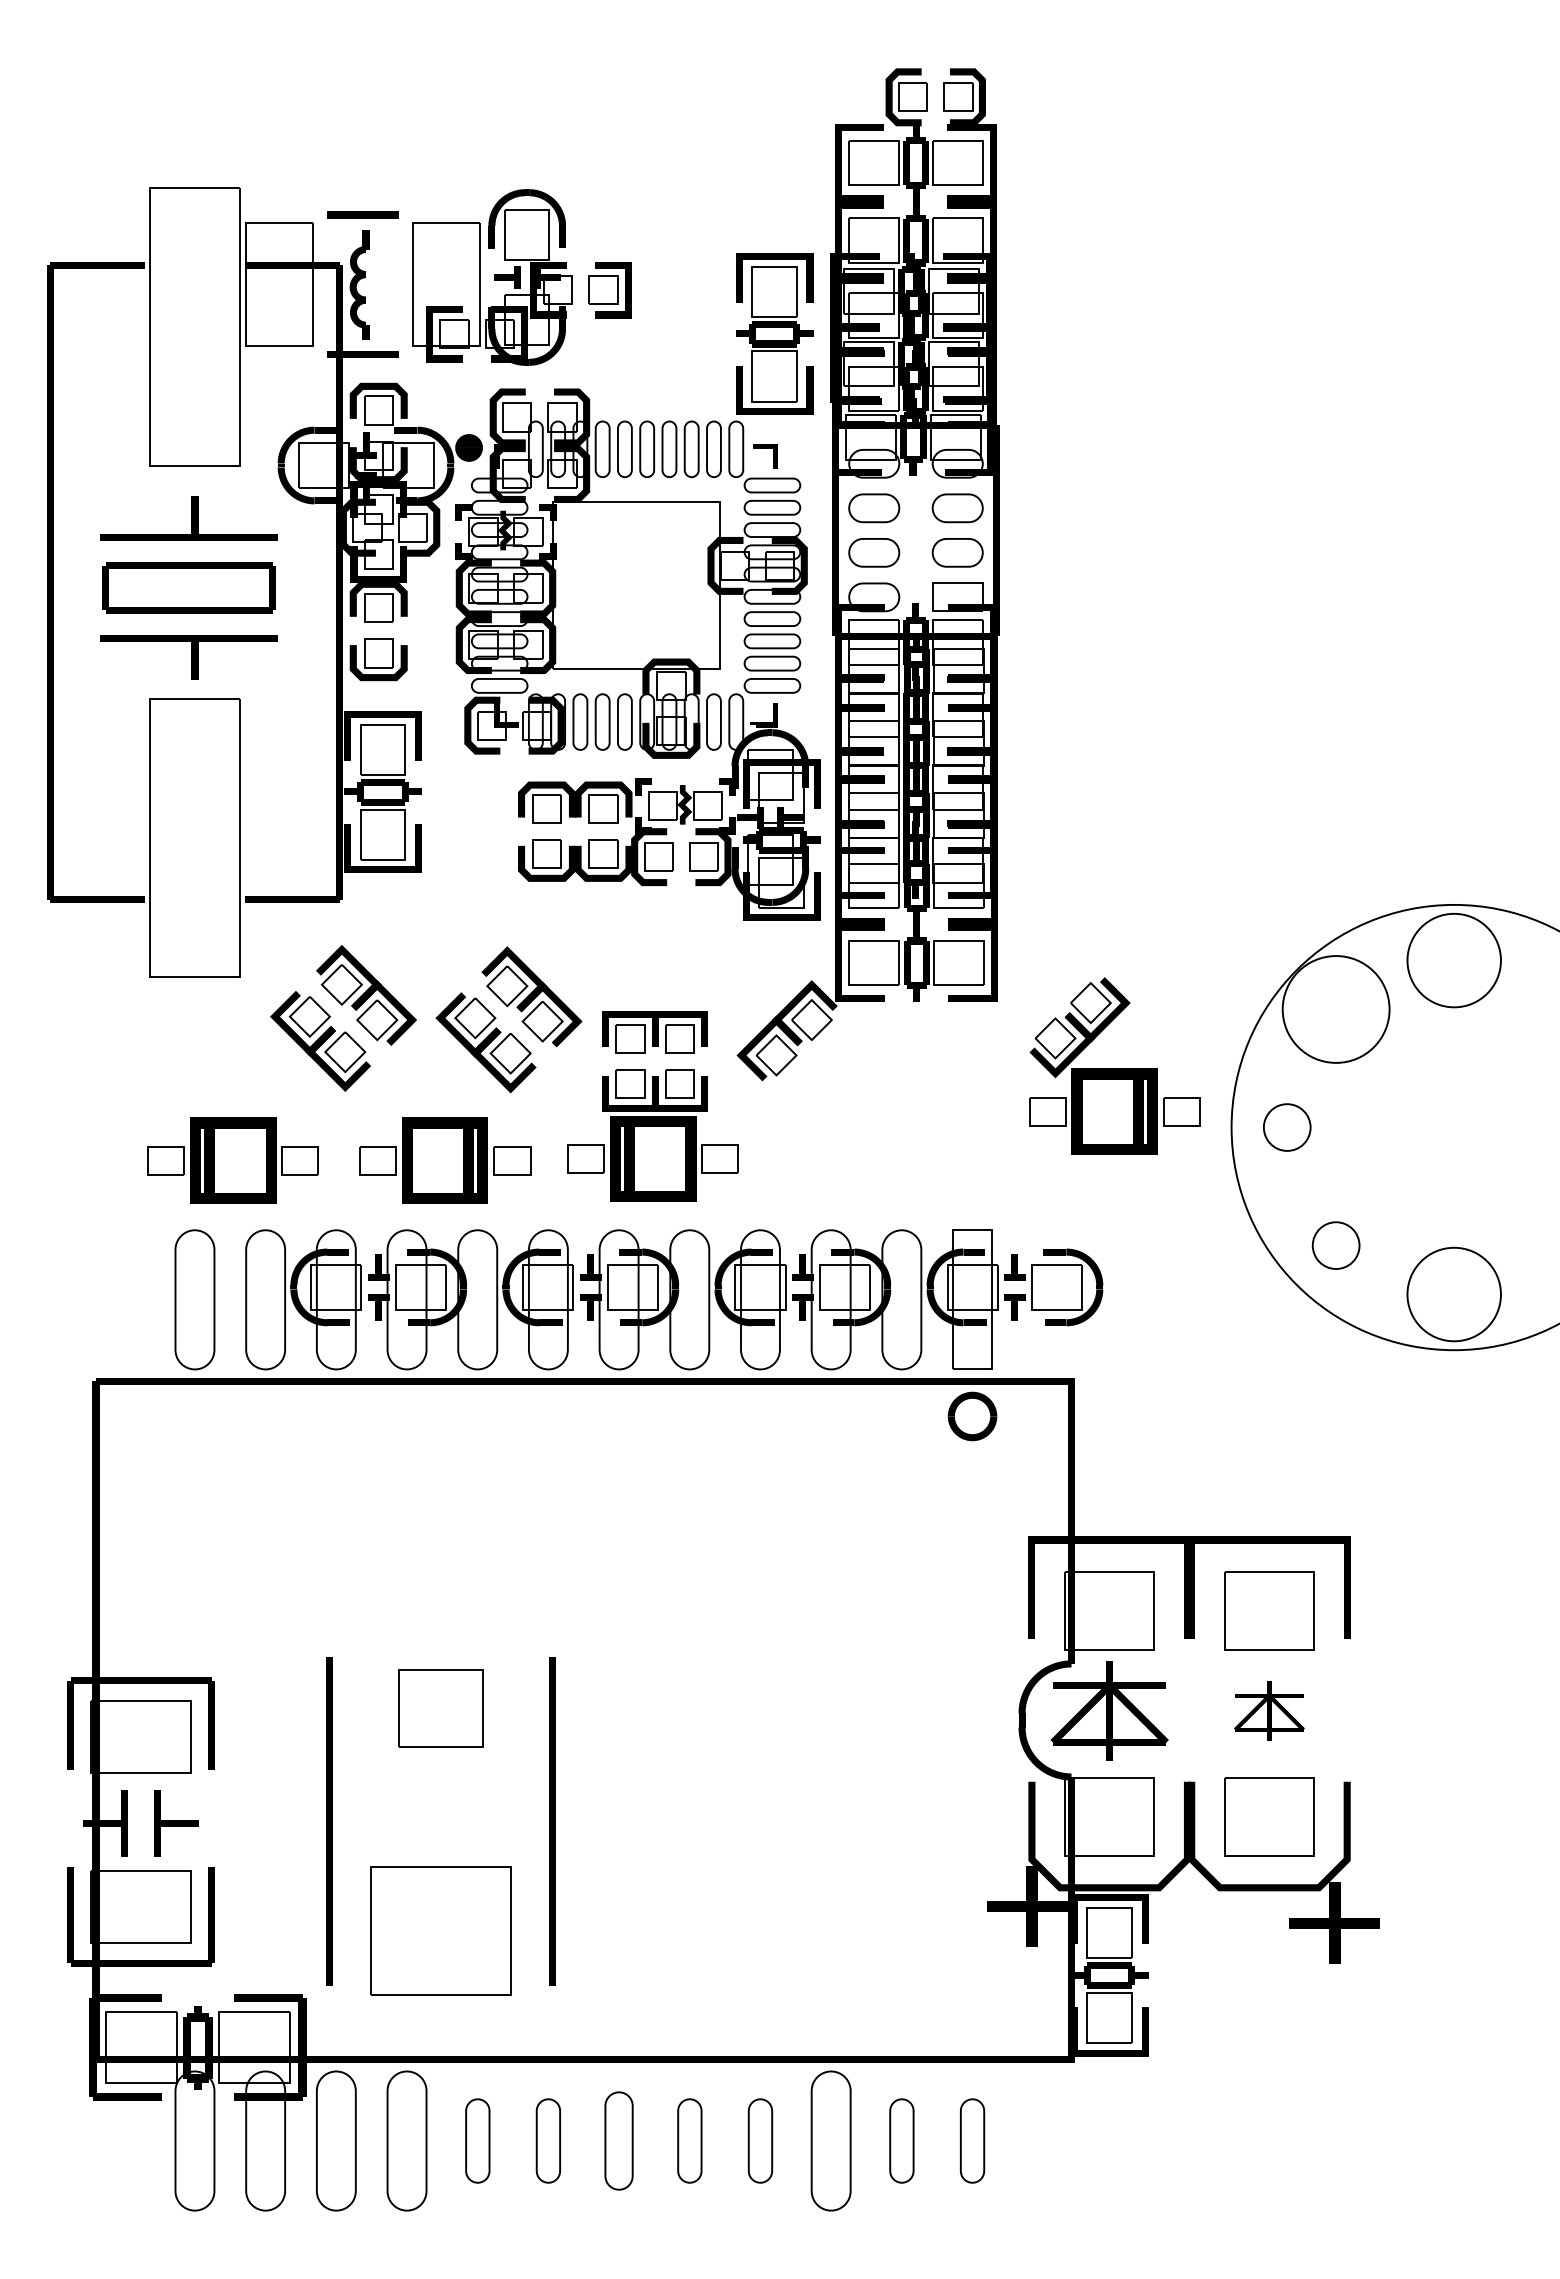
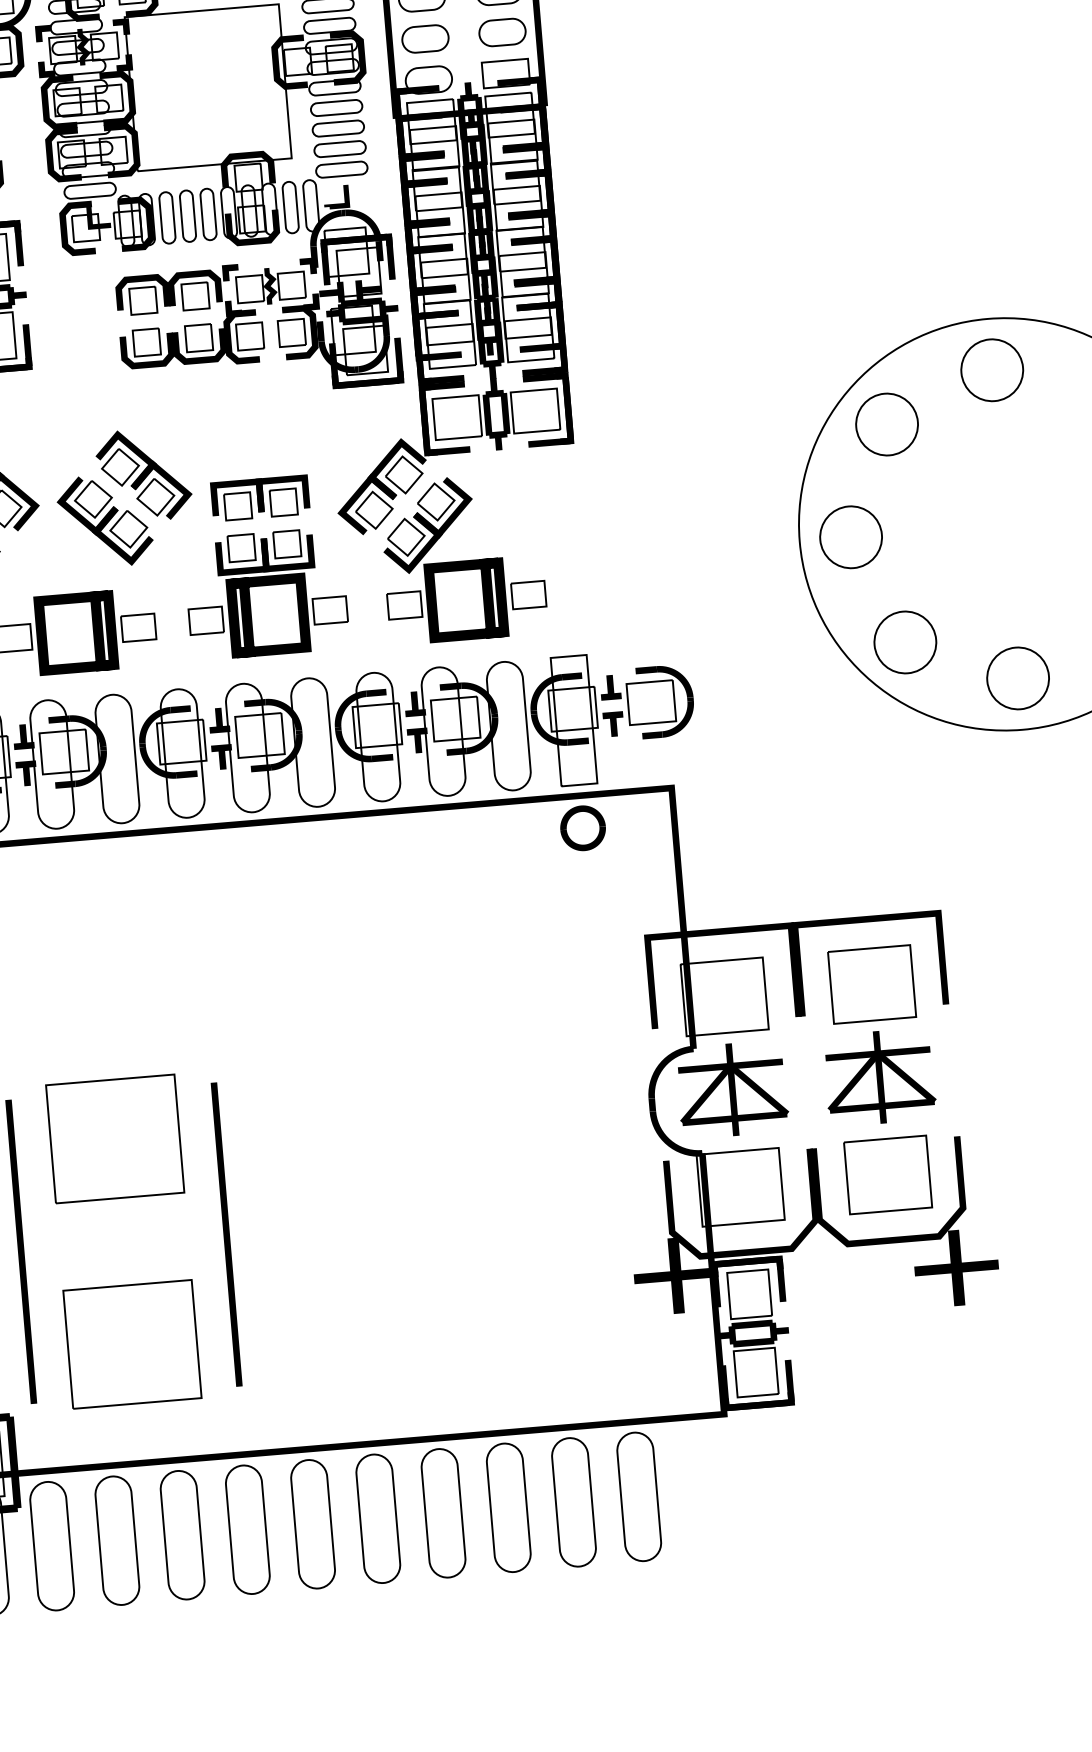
circle: (1453, 960) -> (991, 370), size x0.71
circle: (1335, 1009) -> (886, 424), size x0.62
part: (1114, 1065) -> (462, 557), moved
circle: (1286, 1127) -> (850, 537), size x1.43
circle: (1335, 1245) -> (904, 642), size x1.43
circle: (1453, 1294) -> (1017, 678), size x0.71
part: (440, 1708) -> (114, 1138), size x1.67
part: (1269, 1710) -> (879, 1076), size x1.67
part: (477, 2140) -> (182, 1534), size x1.67
part: (548, 2140) -> (247, 1529), size x1.67
part: (618, 2140) -> (312, 1523), size x1.43
part: (689, 2140) -> (378, 1518), size x1.67
part: (760, 2140) -> (443, 1512), size x1.67
part: (901, 2140) -> (573, 1501), size x1.67
part: (972, 2140) -> (639, 1496), size x1.67

